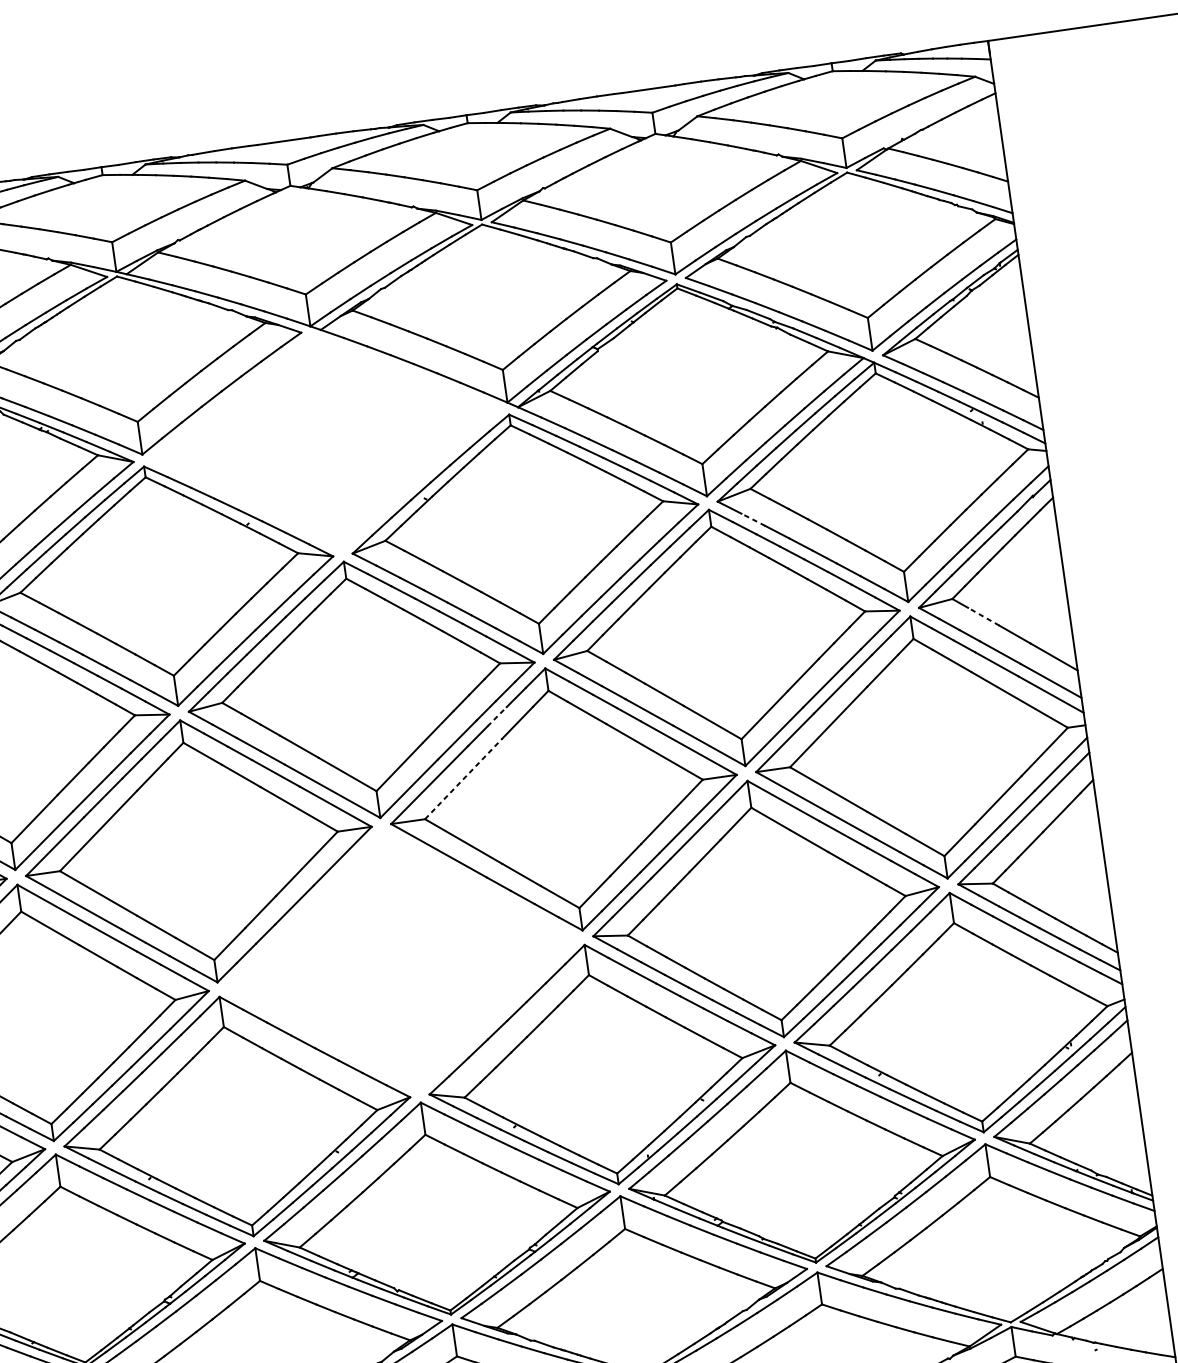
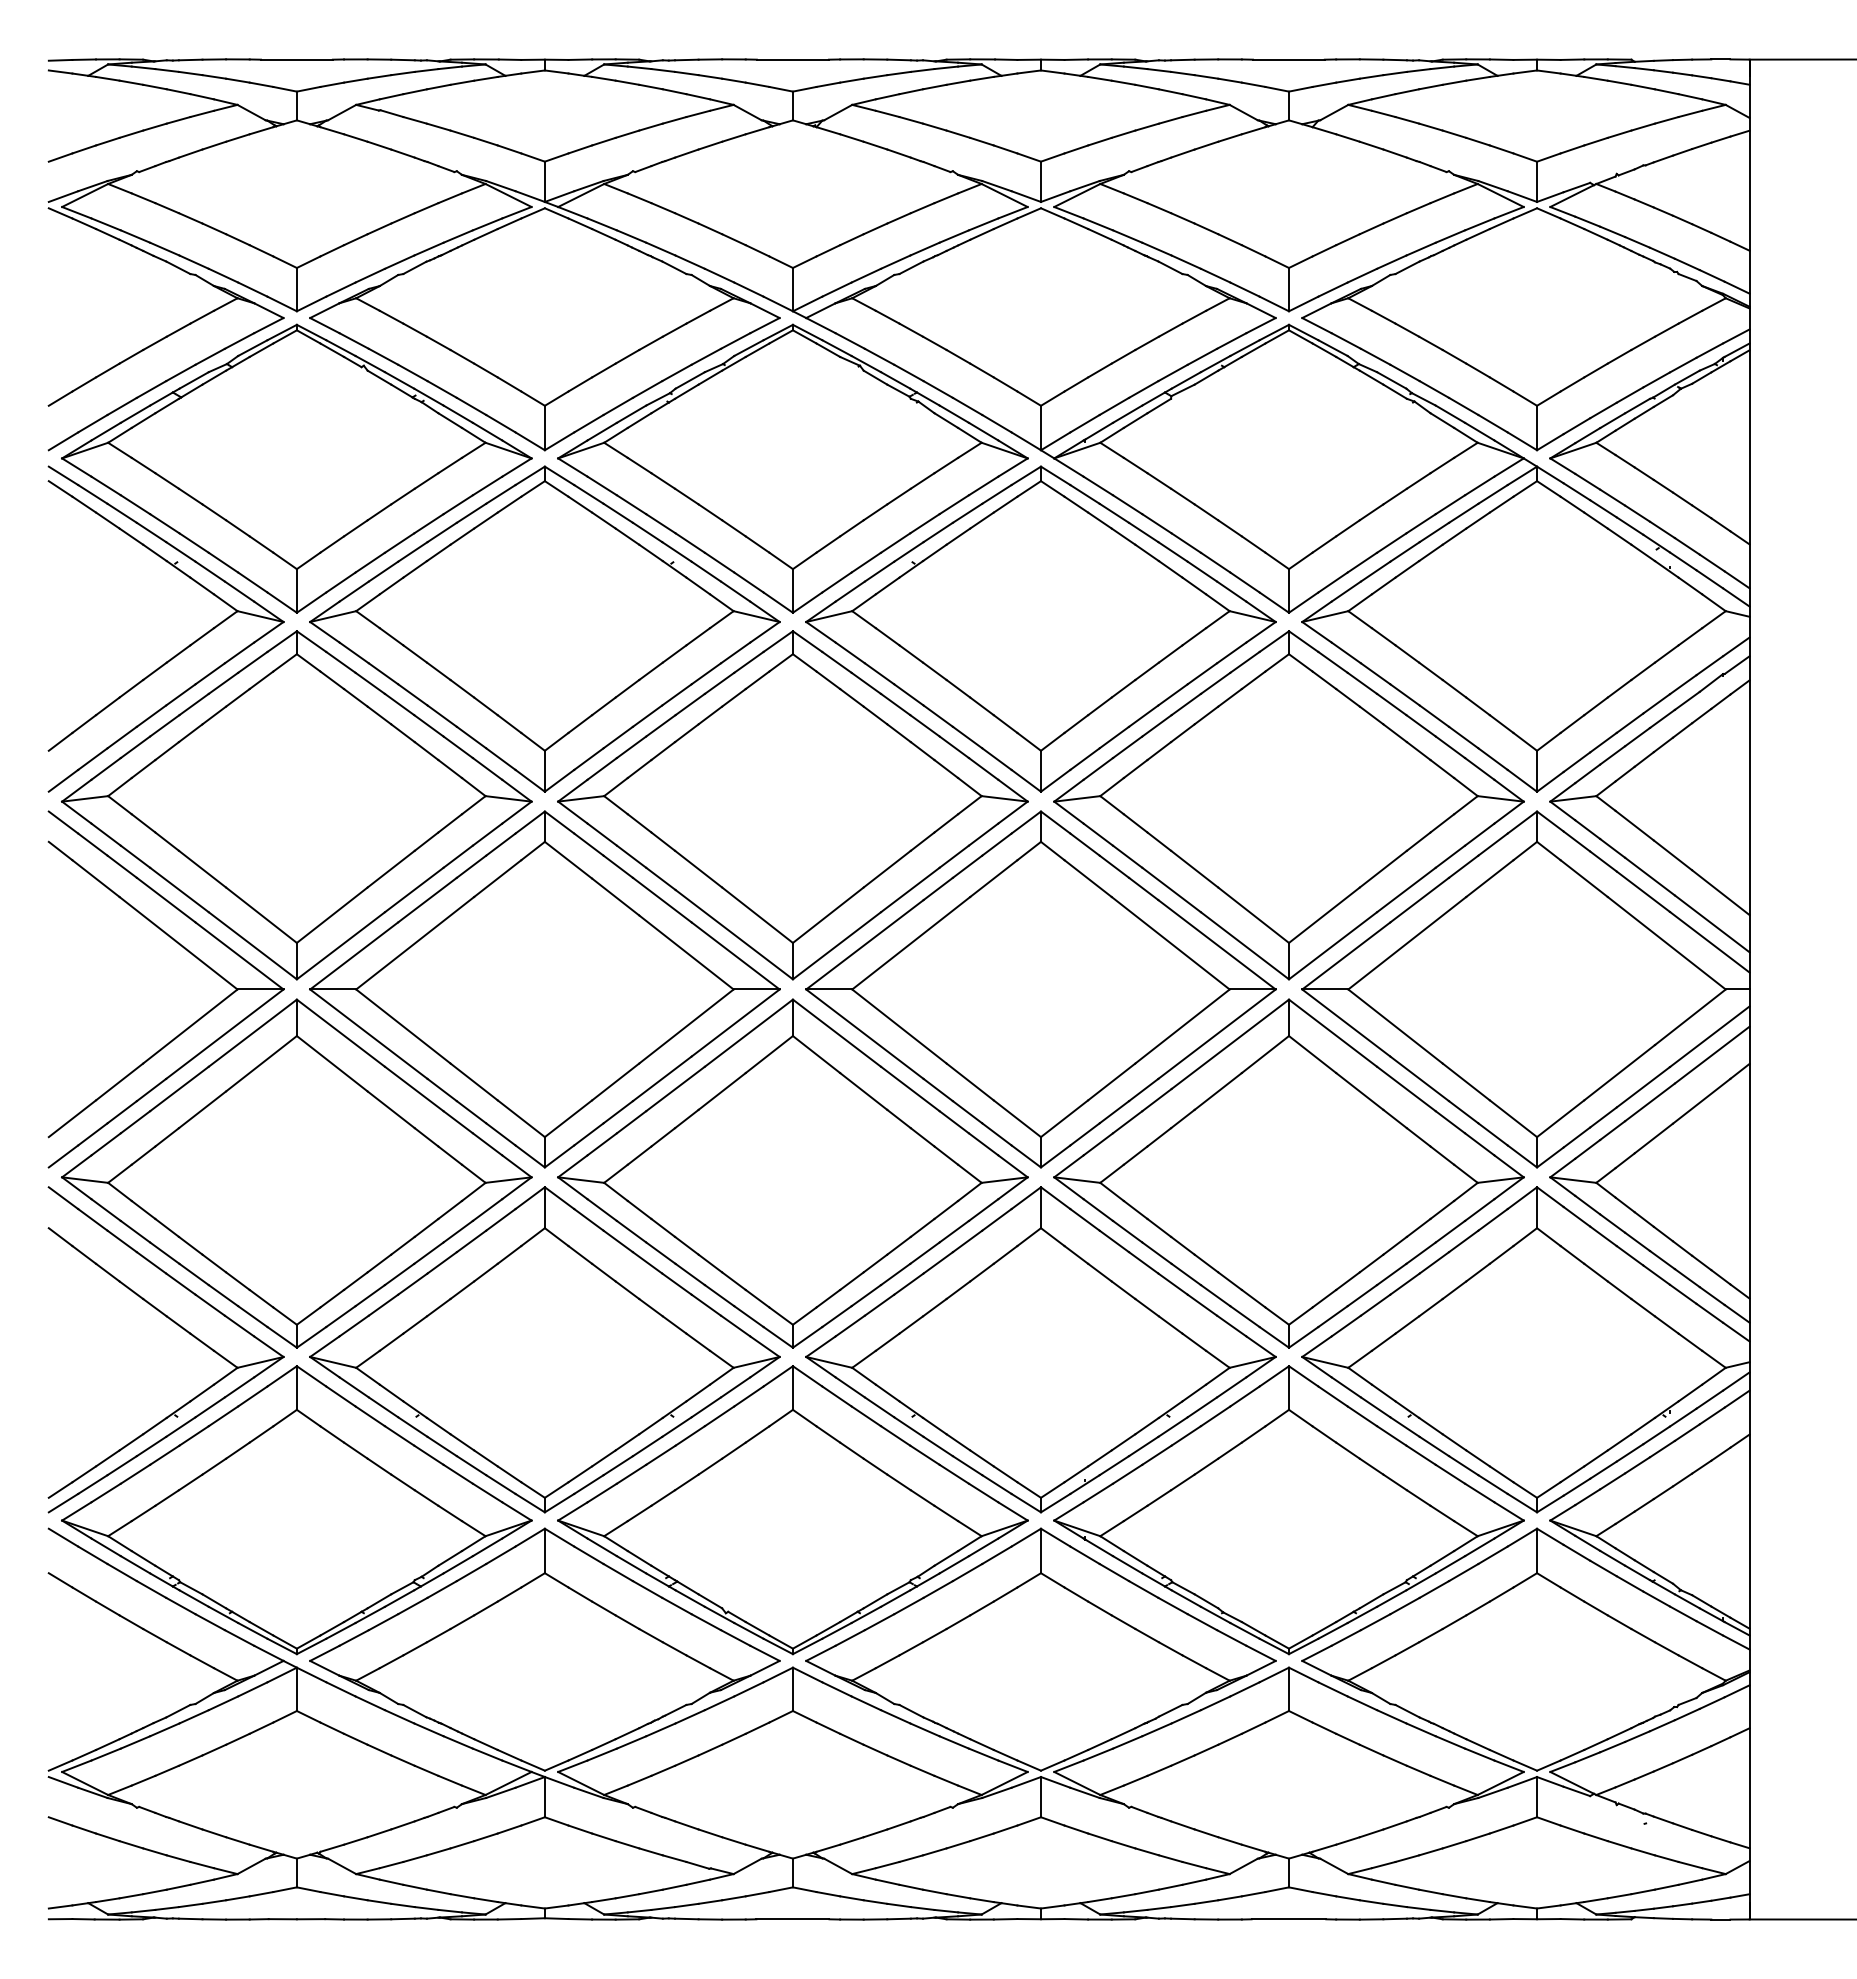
part: (326, 442) -> (792, 468), added
line: (753, 519) -> (1346, 652), dashed -> solid
line: (983, 616) -> (1634, 825), dashed -> solid
line: (496, 716) -> (967, 866), dashed -> solid
line: (463, 779) -> (911, 943), dashed -> solid
part: (400, 960) -> (792, 1173), added

